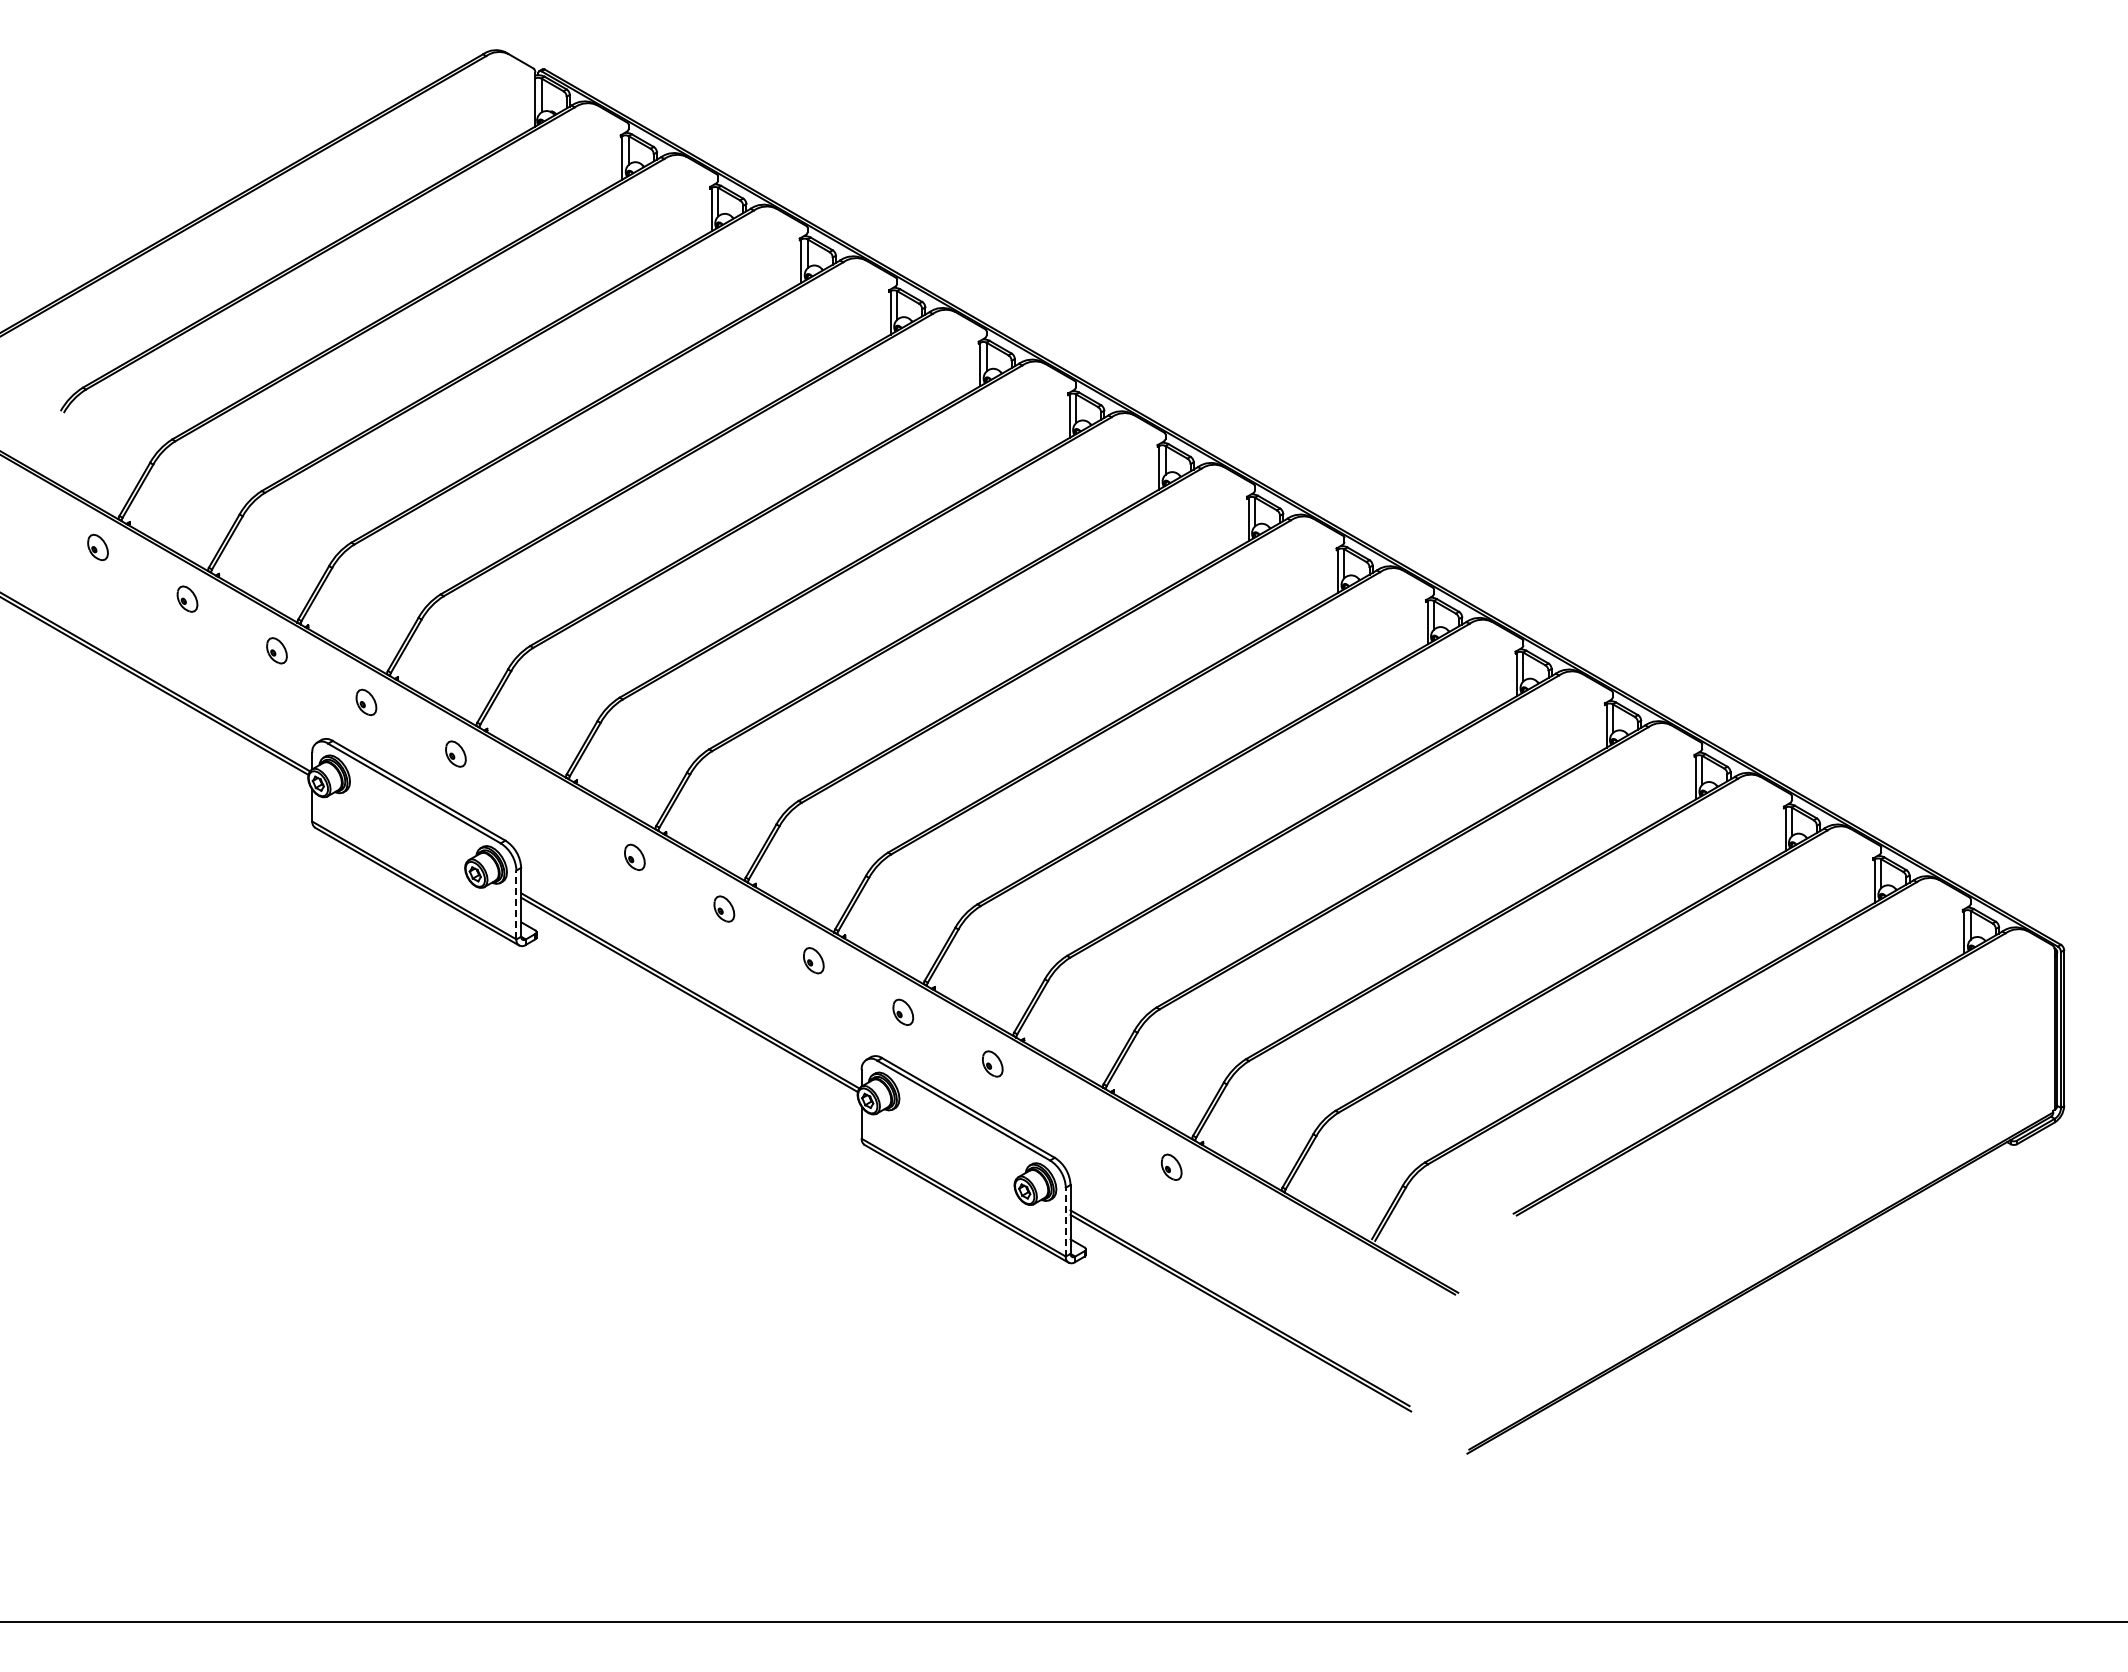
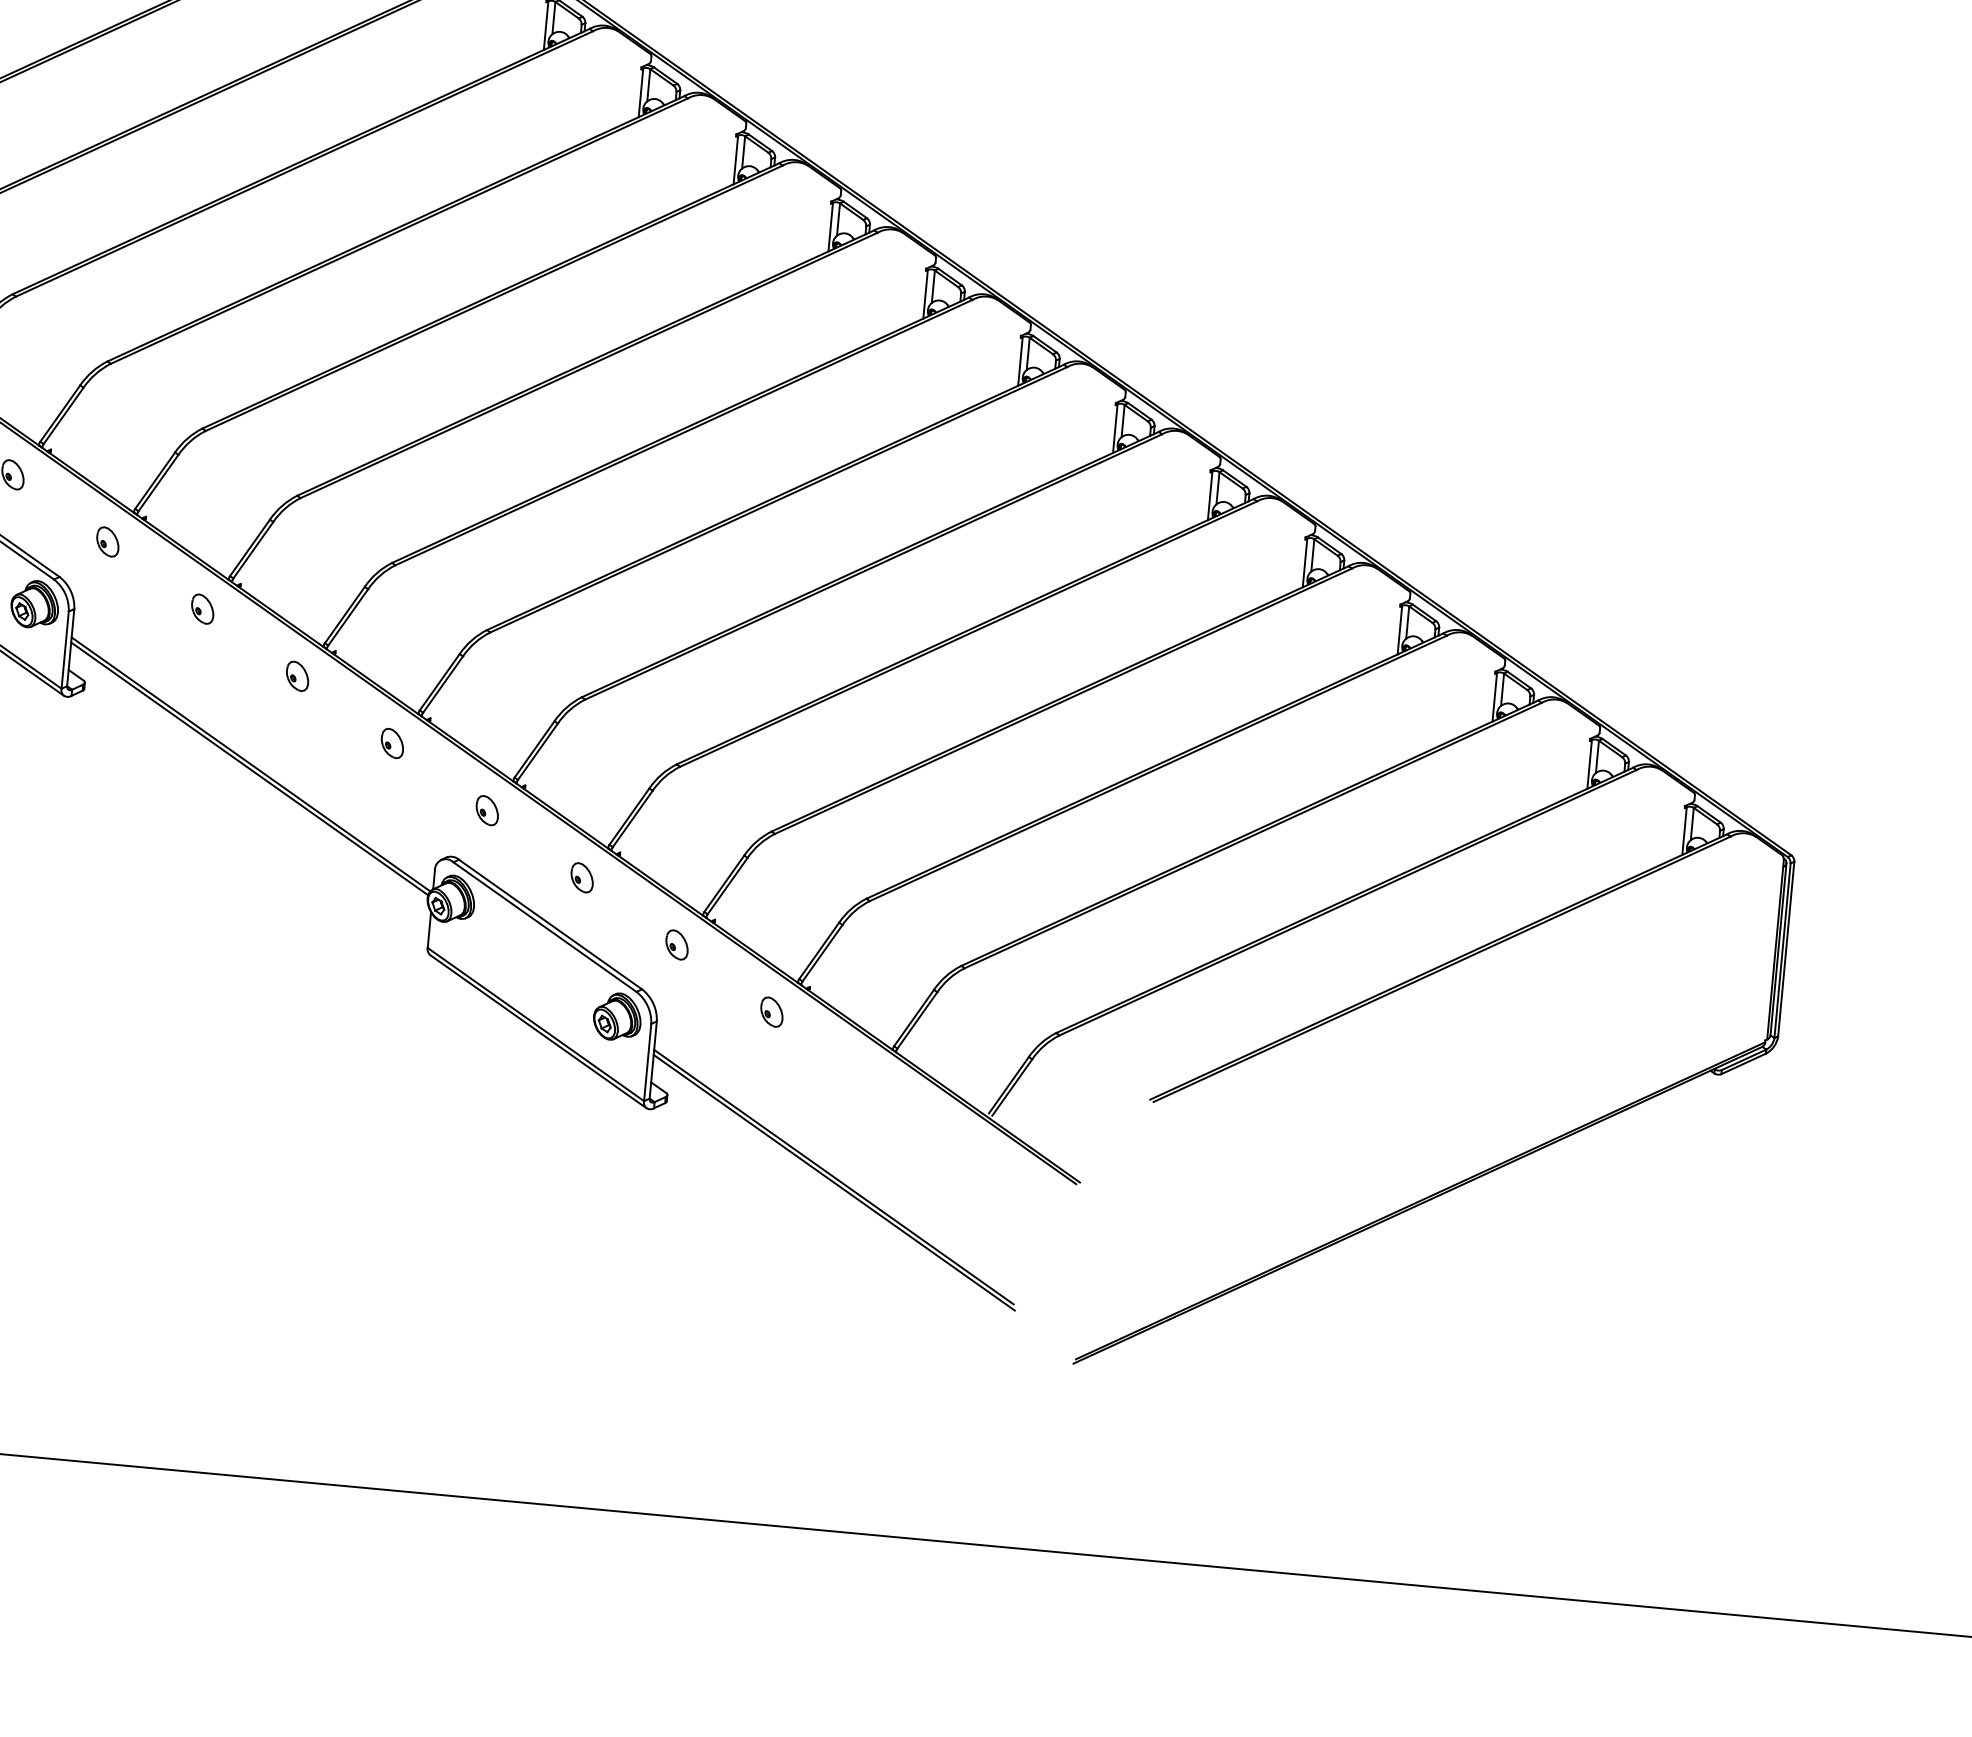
part: (545, 805) -> (108, 541), added
line: (516, 904) -> (65, 649), dashed -> solid
part: (1081, 1115) -> (676, 944), added
line: (1065, 1221) -> (647, 1061), dashed -> solid

